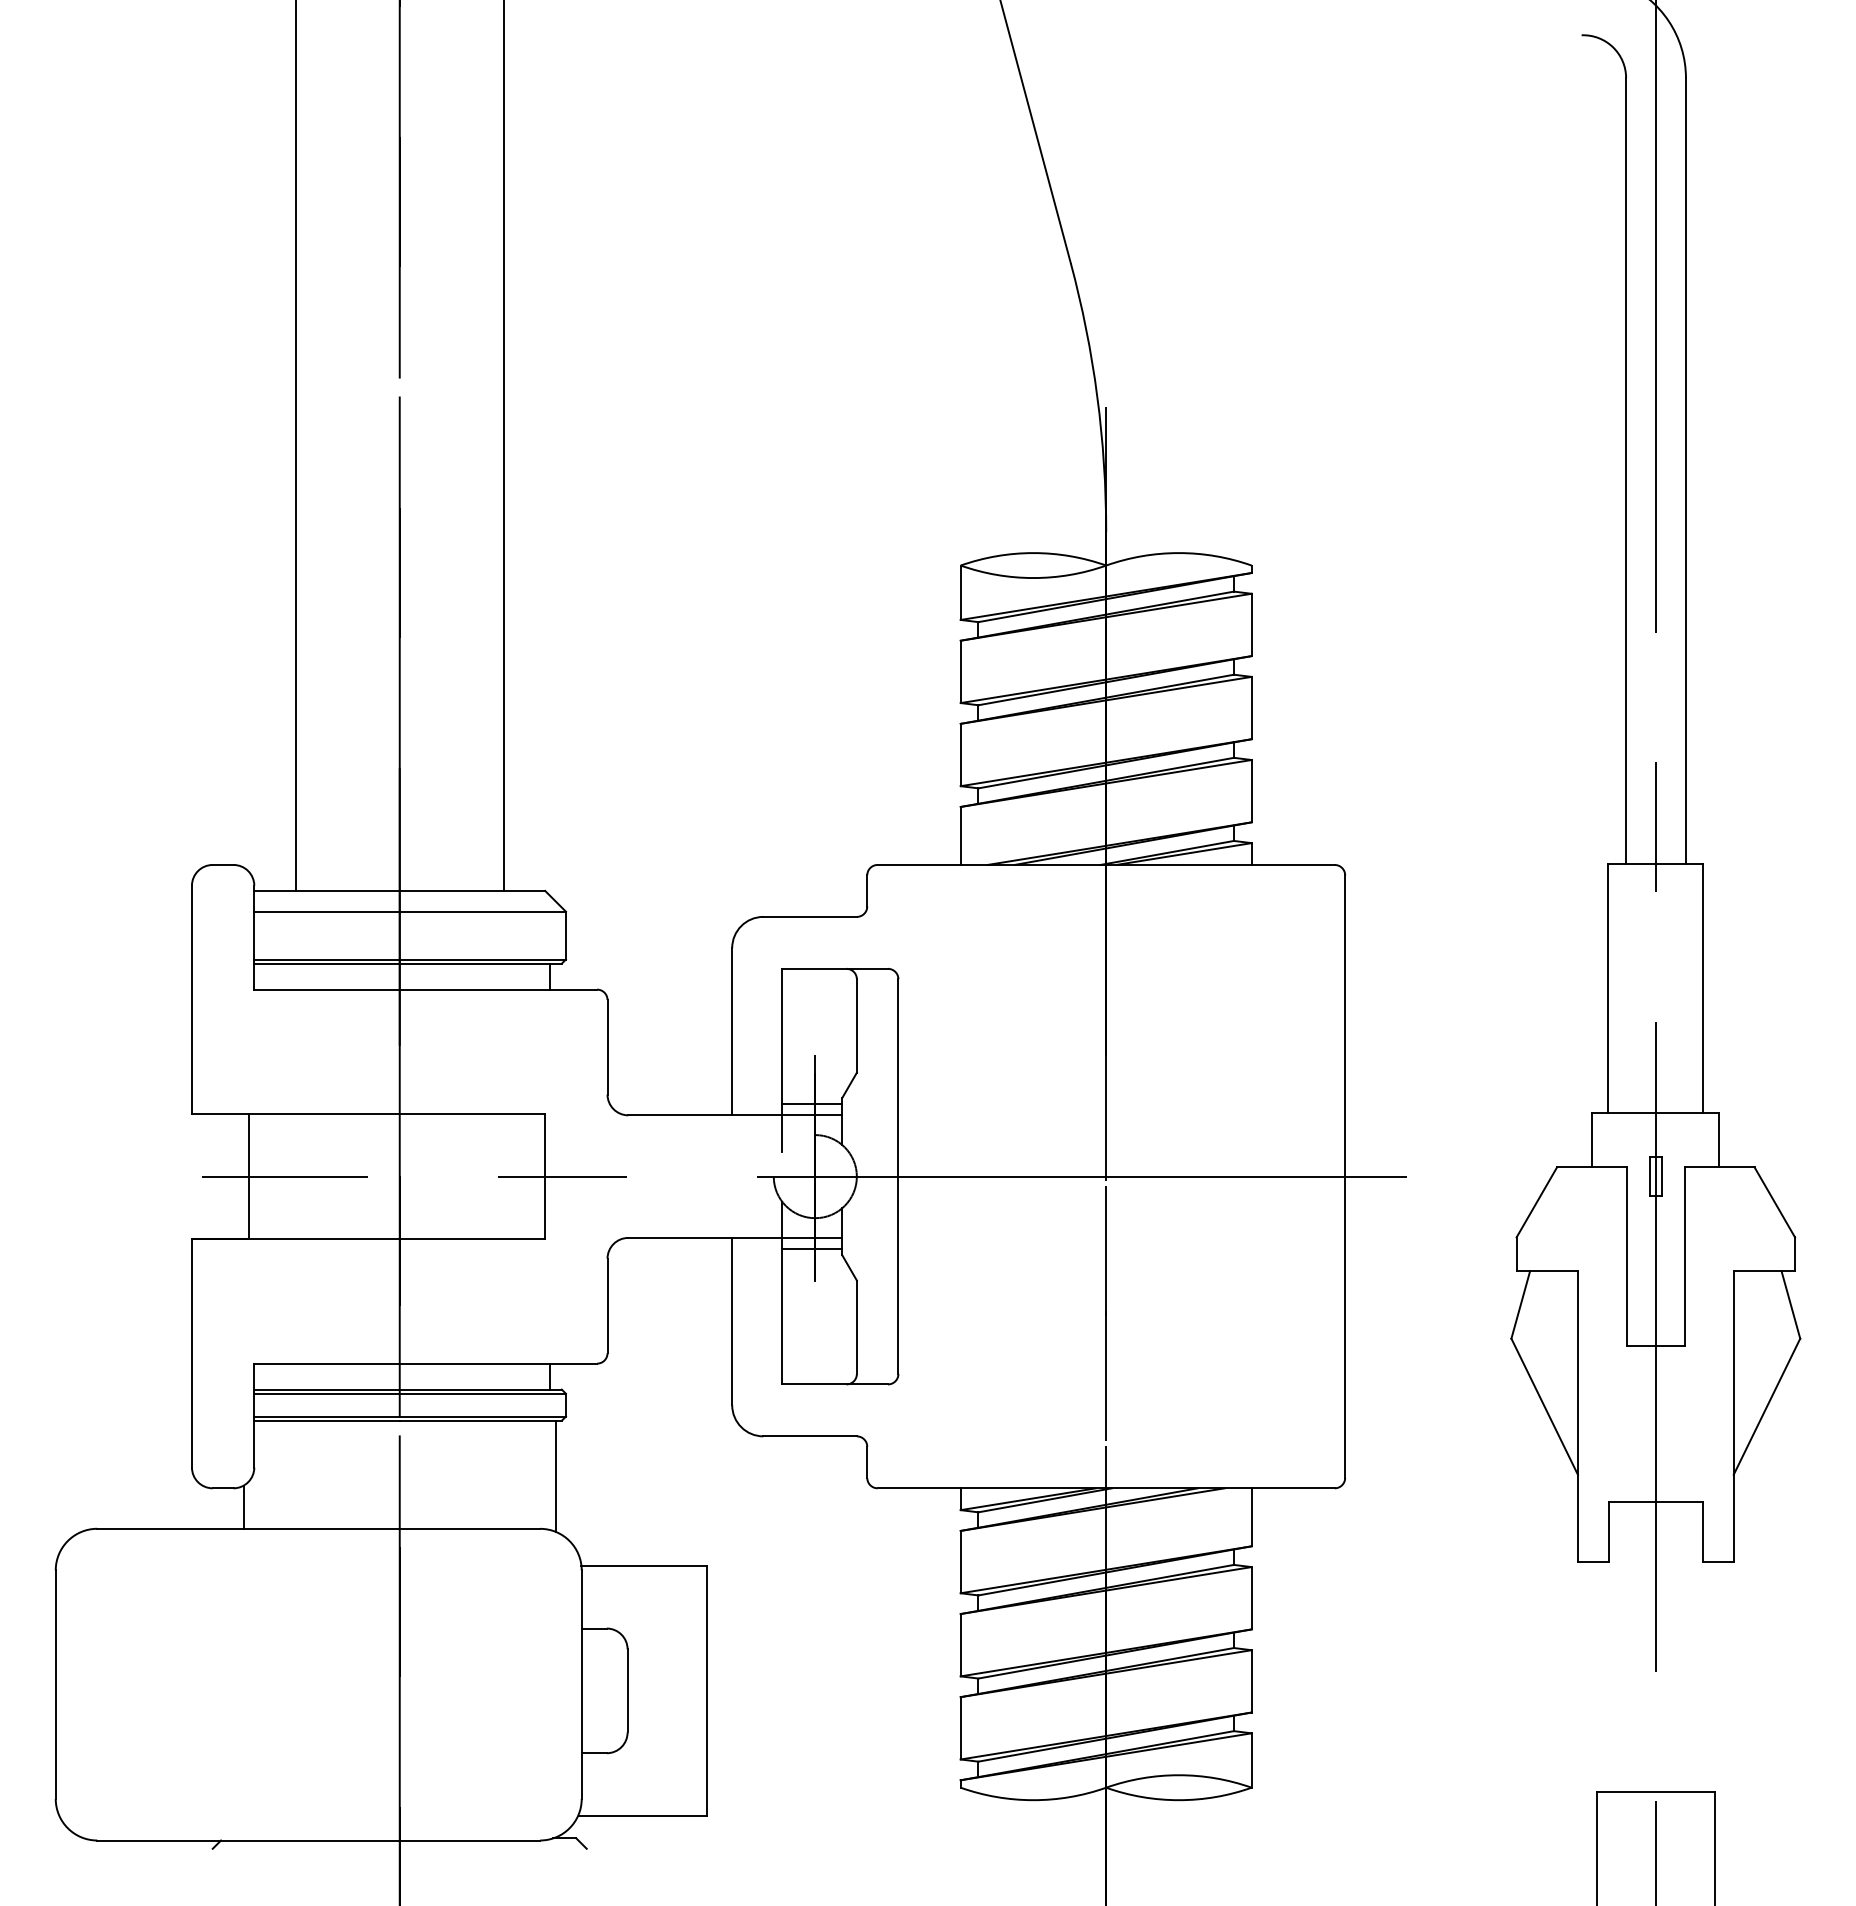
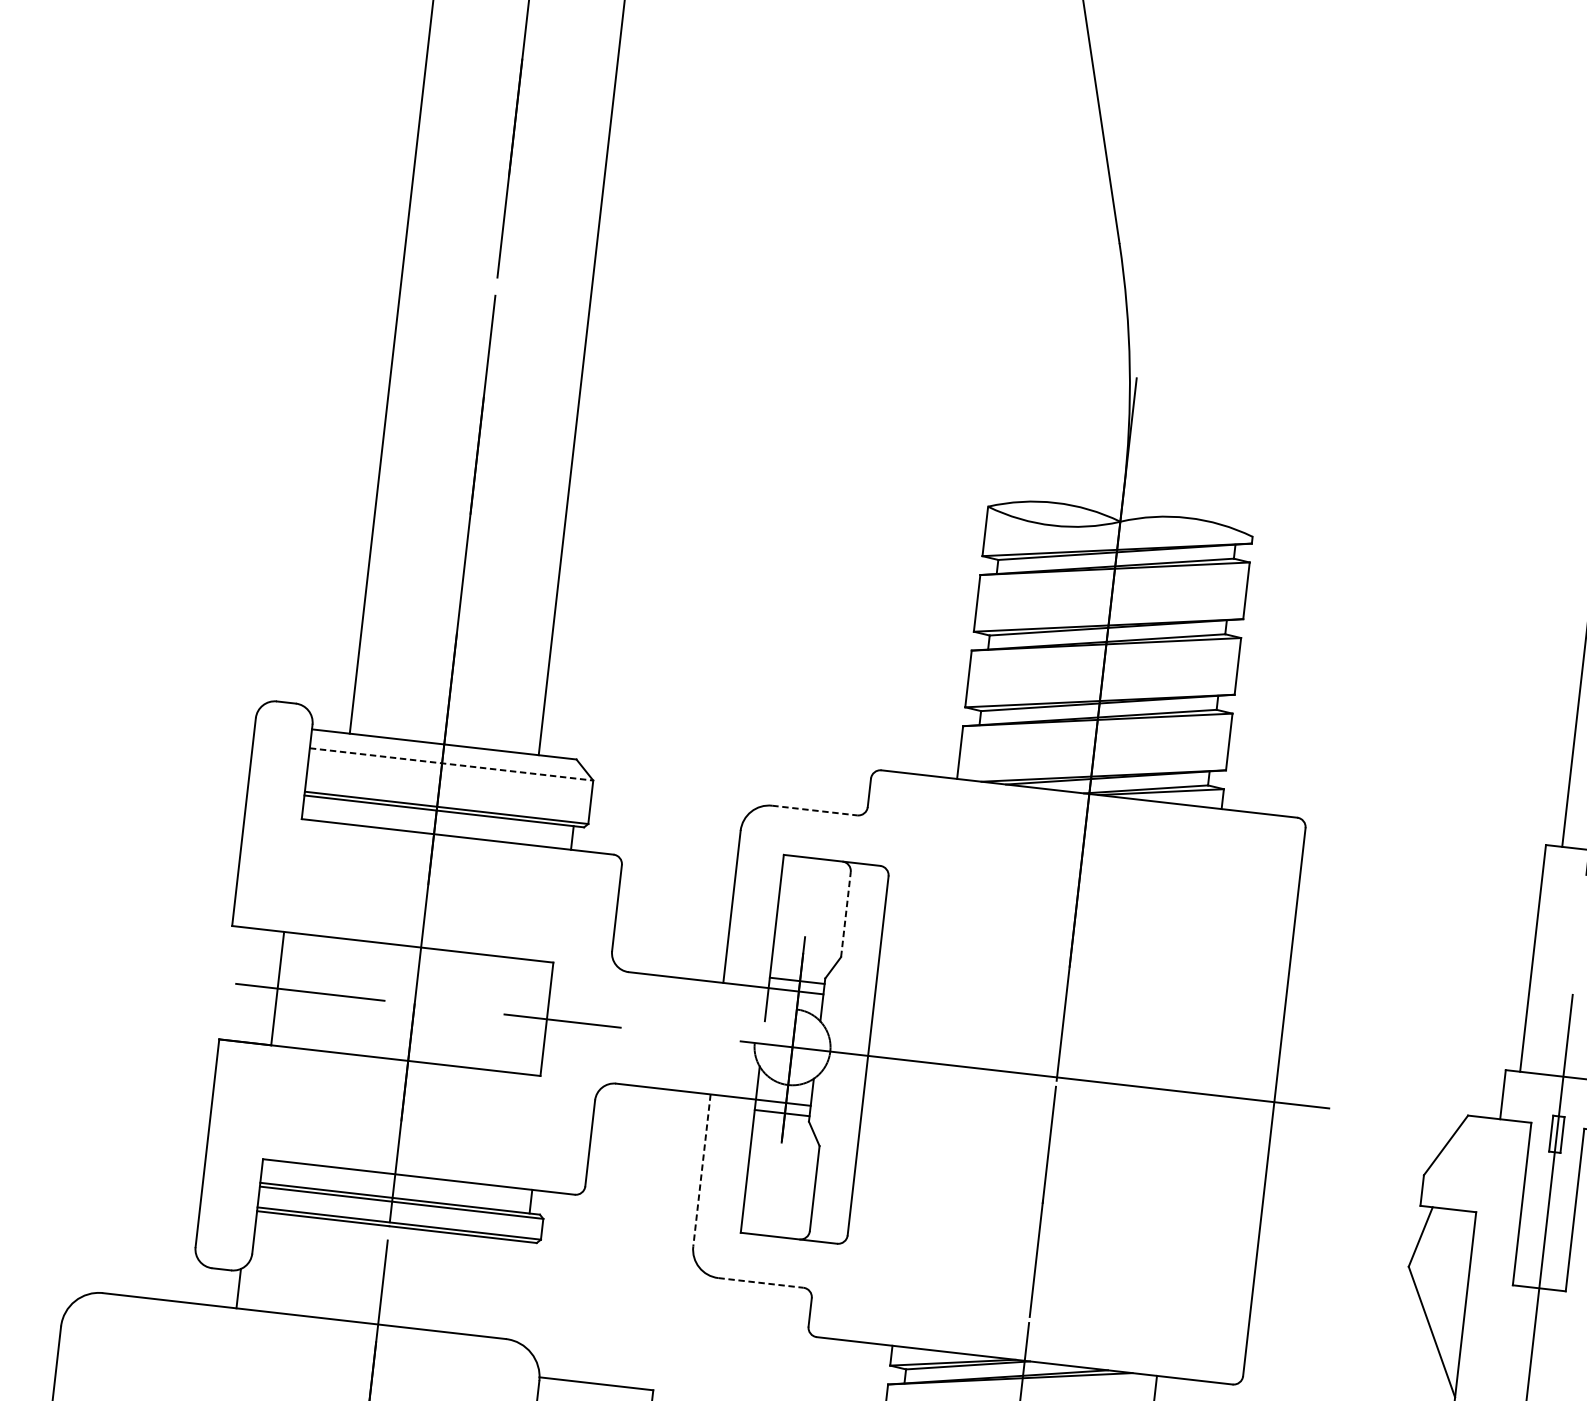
line: (410, 911) -> (451, 764), solid -> dashed
line: (810, 916) -> (815, 810), solid -> dashed
line: (856, 1026) -> (845, 915), solid -> dashed
line: (732, 1321) -> (702, 1170), solid -> dashed
line: (810, 1436) -> (761, 1283), solid -> dashed
line: (555, 1475) -> (525, 1292), removed

